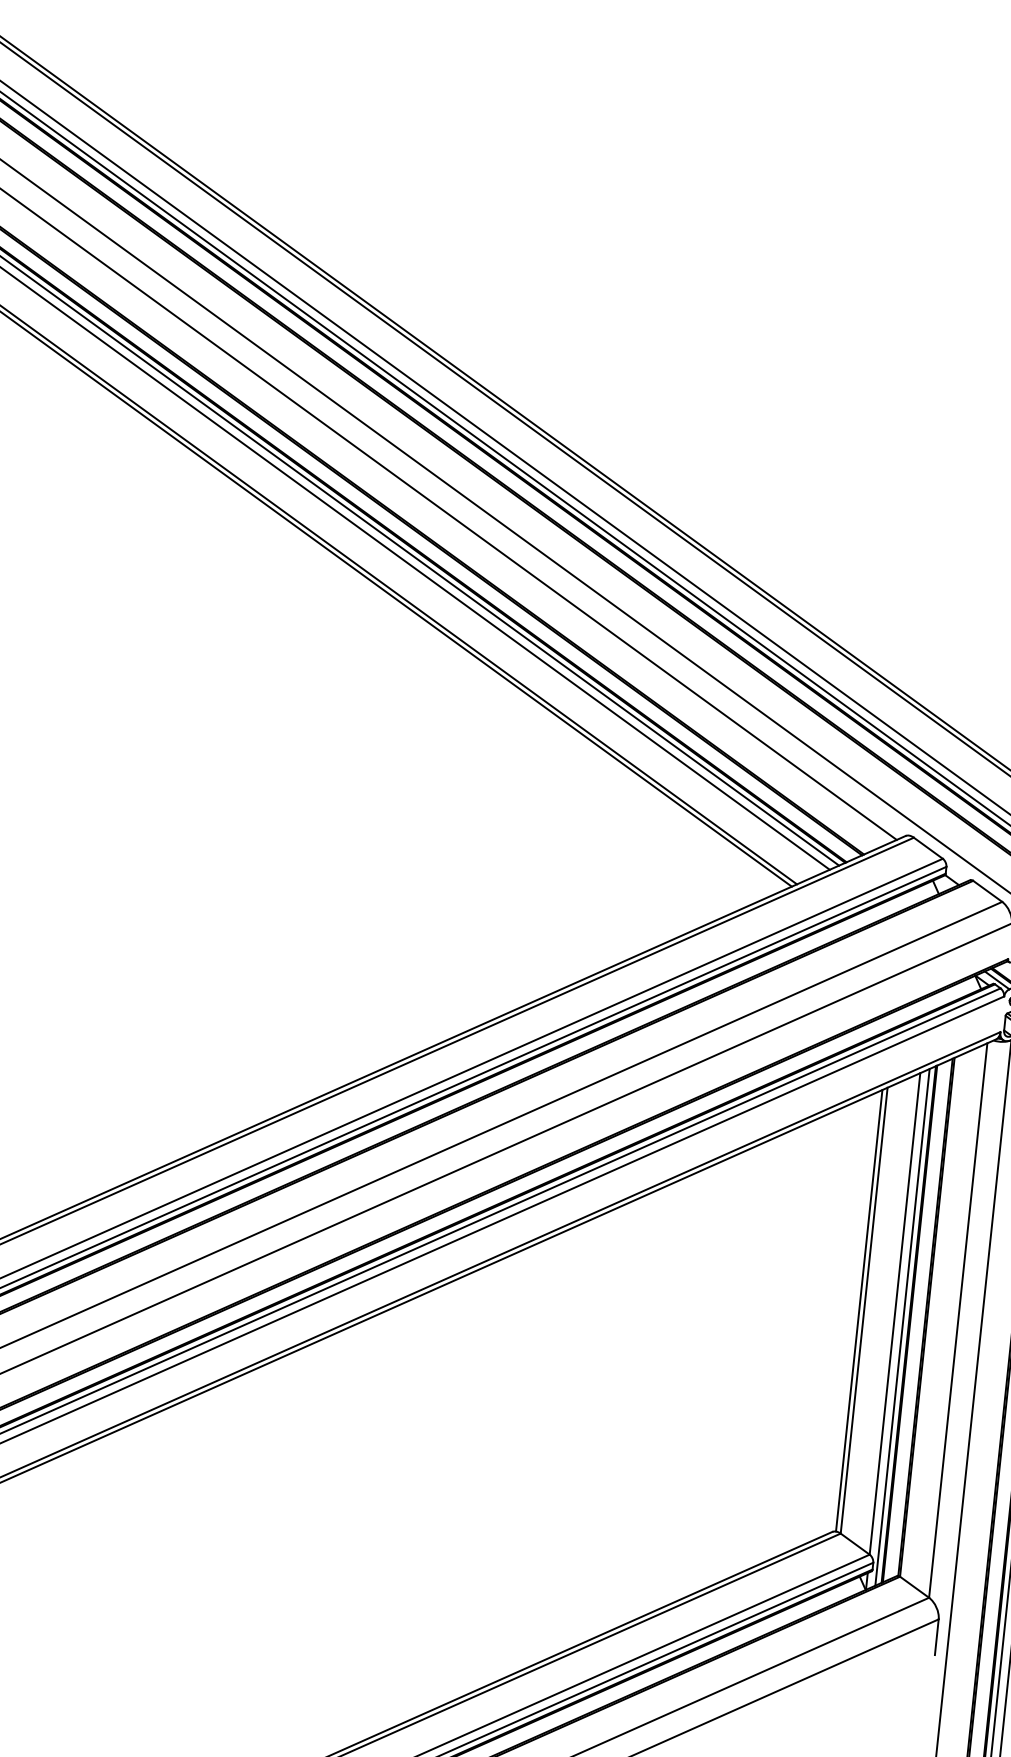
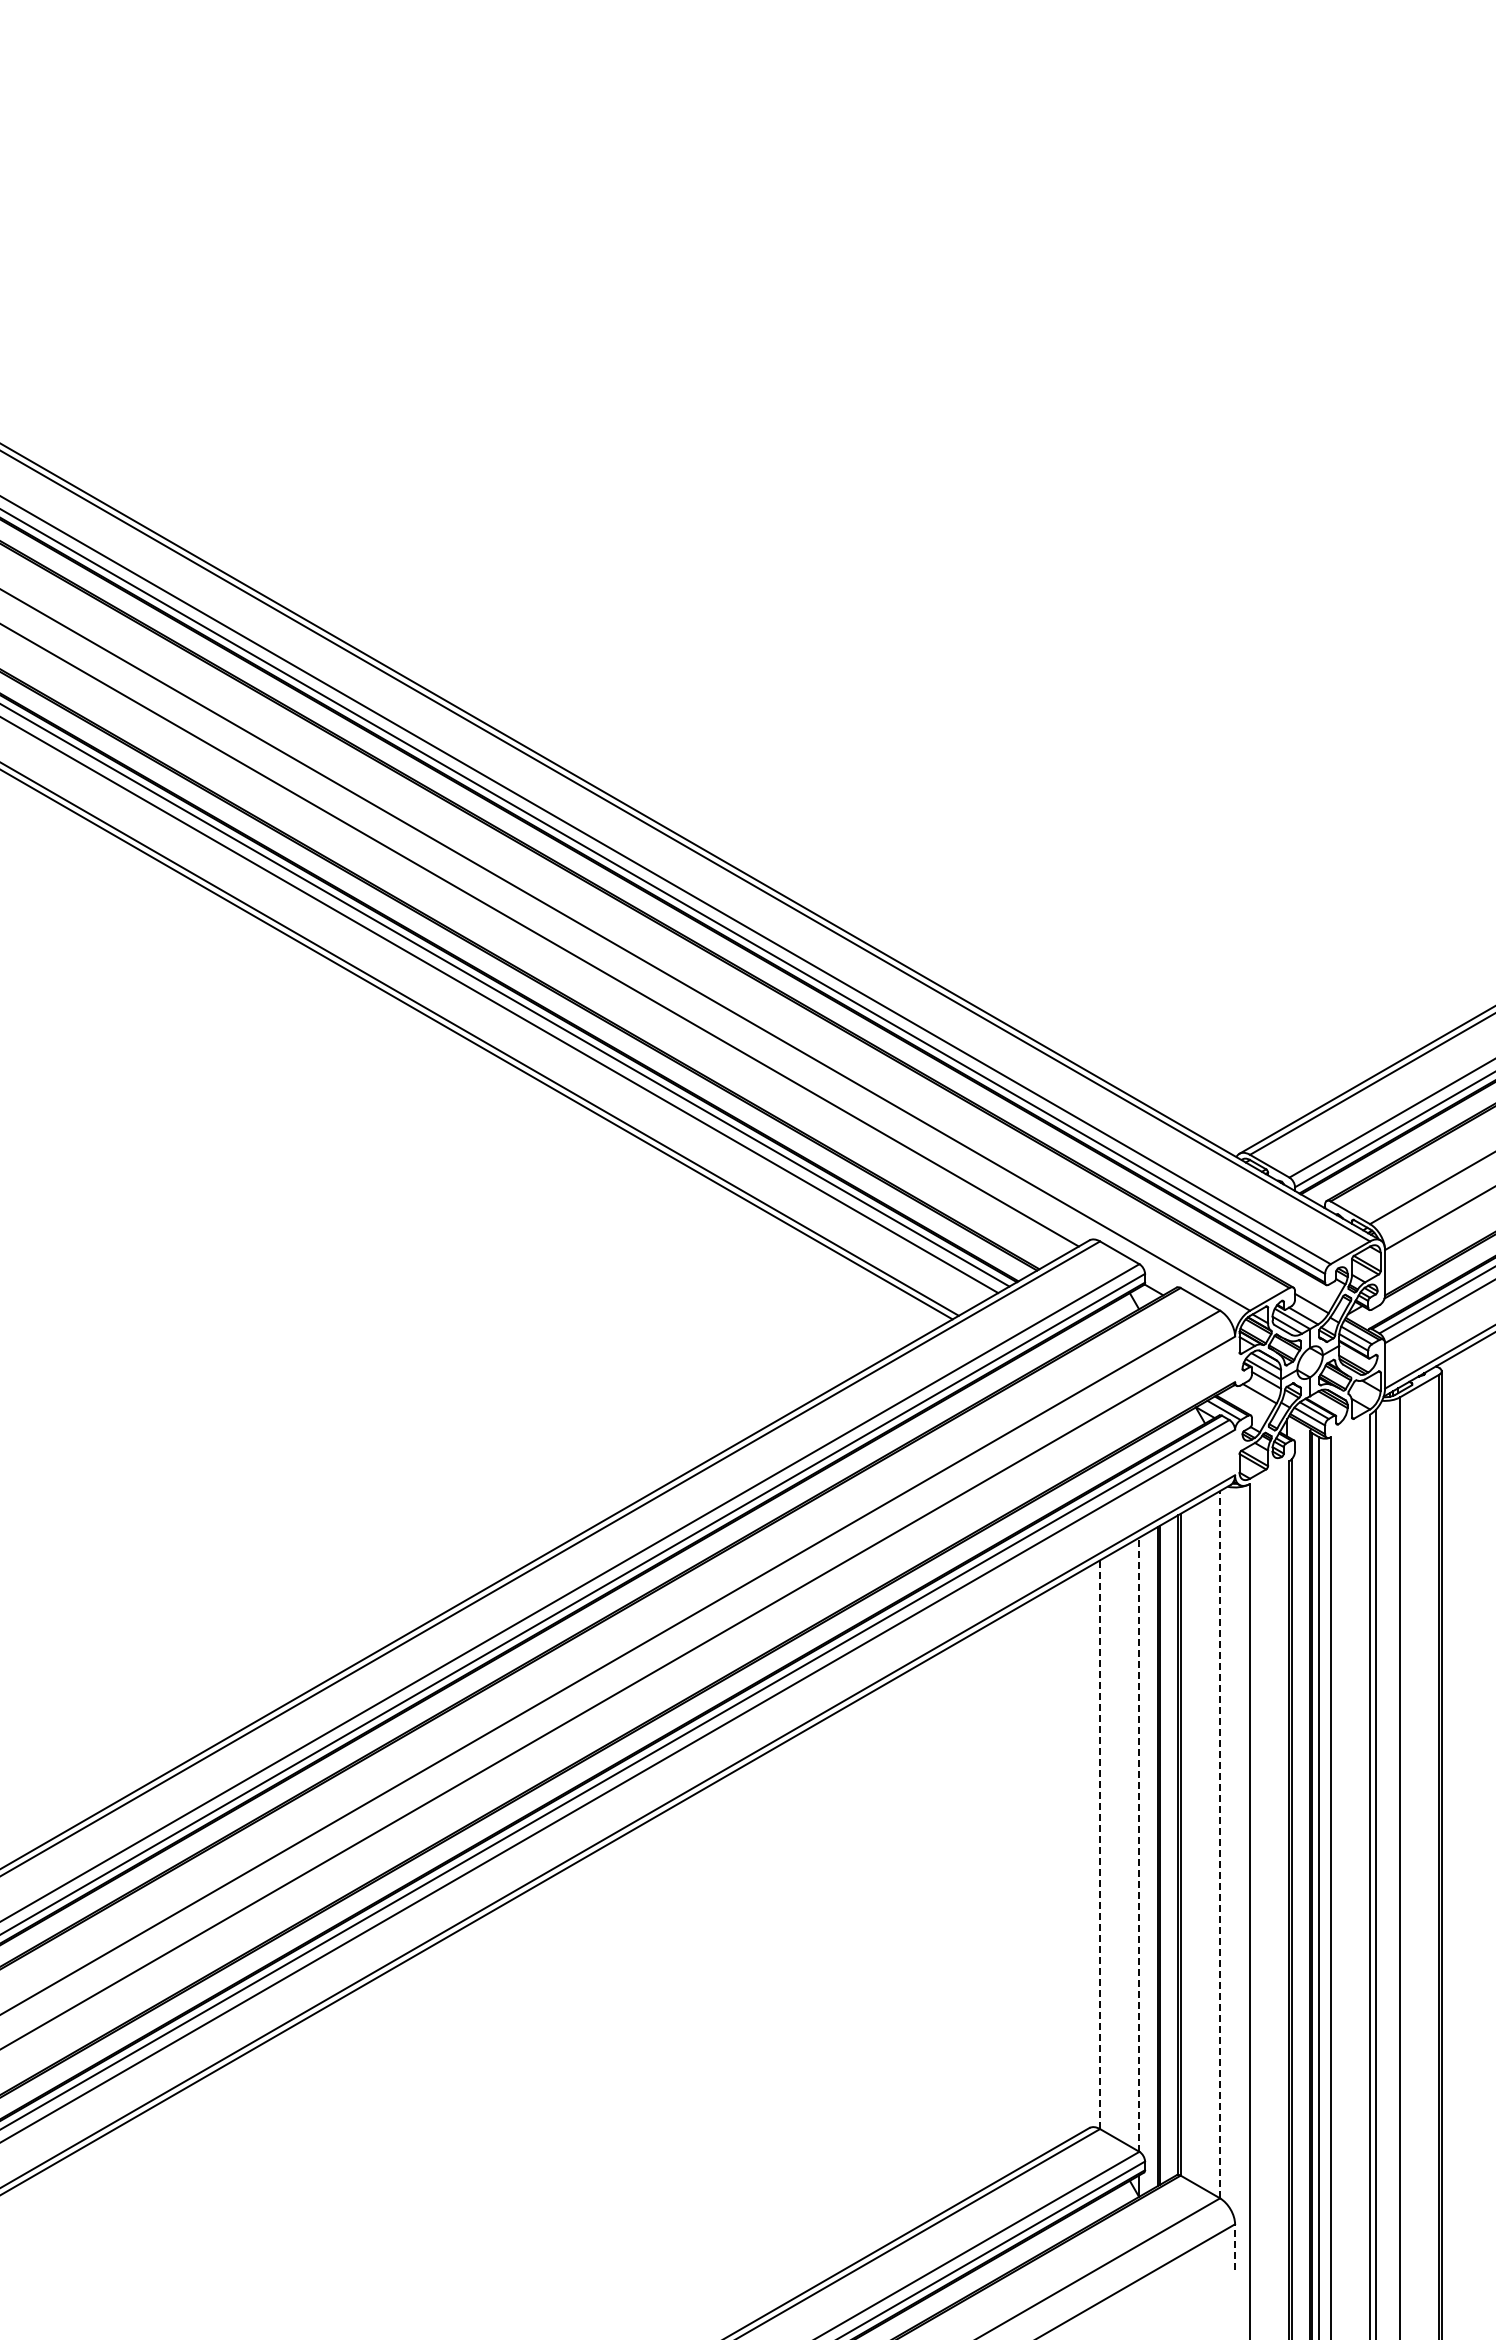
line: (858, 1310) -> (1093, 1845), removed
line: (864, 1310) -> (1100, 1844), solid -> dashed
line: (895, 1313) -> (1139, 1844), solid -> dashed
line: (958, 1320) -> (1220, 1844), solid -> dashed
line: (902, 1327) -> (1150, 1860), removed
line: (937, 1637) -> (1235, 2247), solid -> dashed

